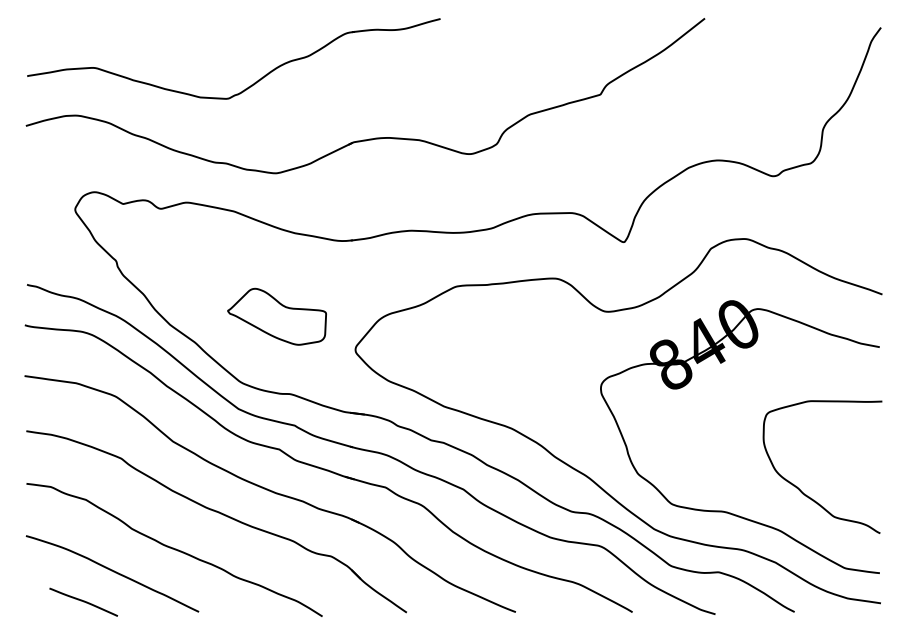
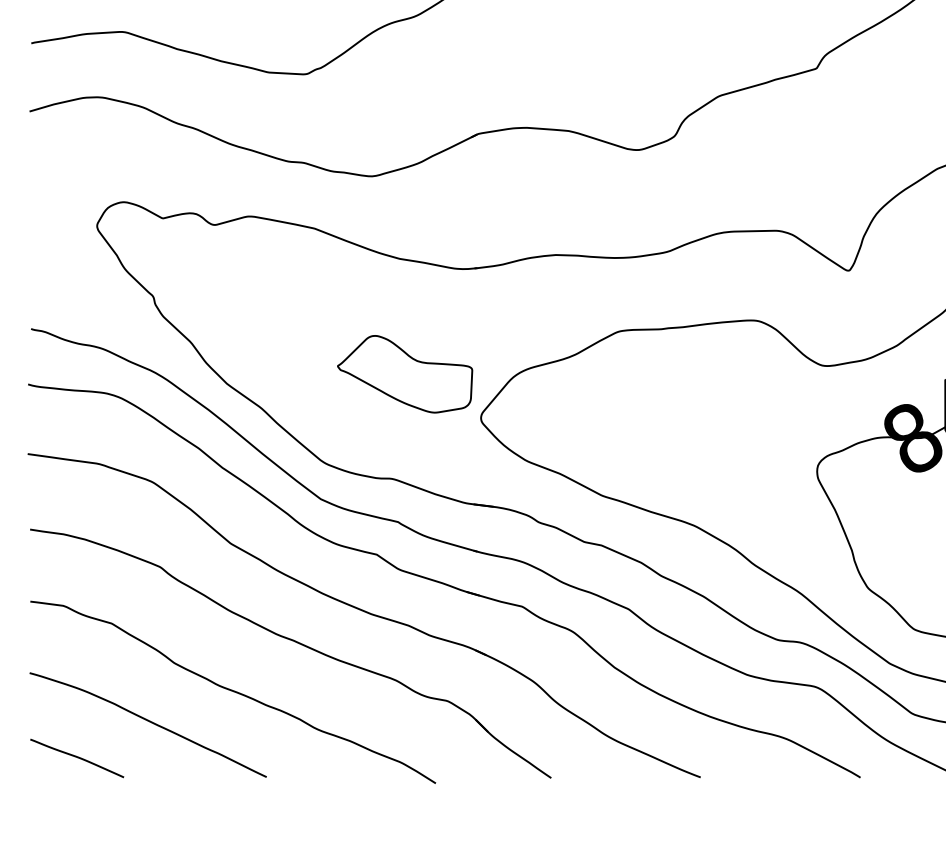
part: (276, 316) -> (404, 373), moved
curve: (83, 601) -> (76, 757), moved

